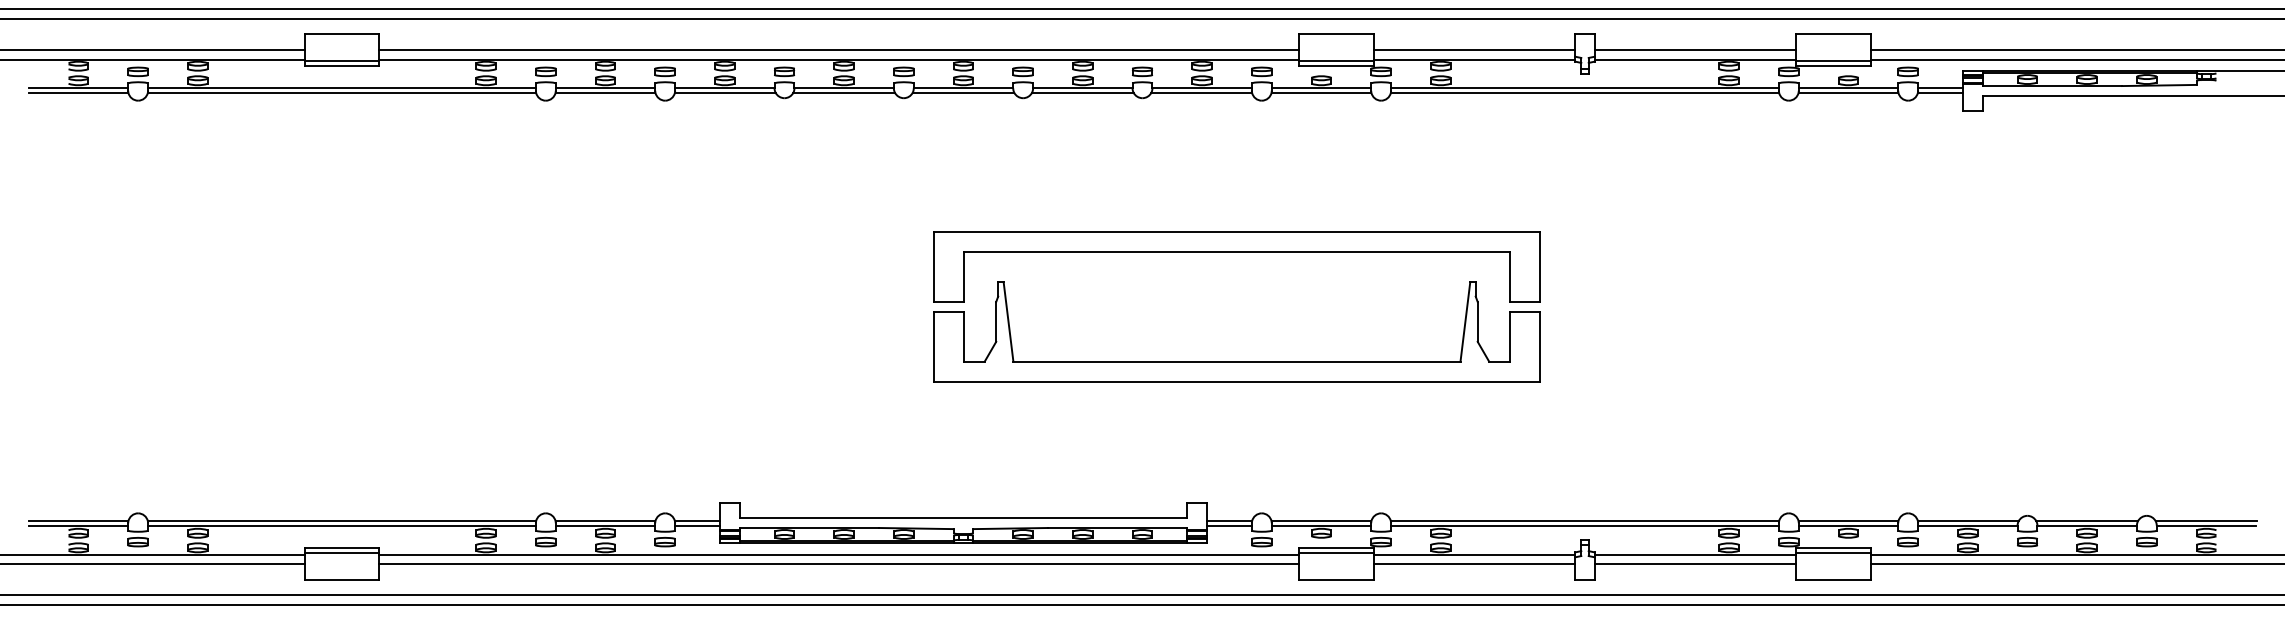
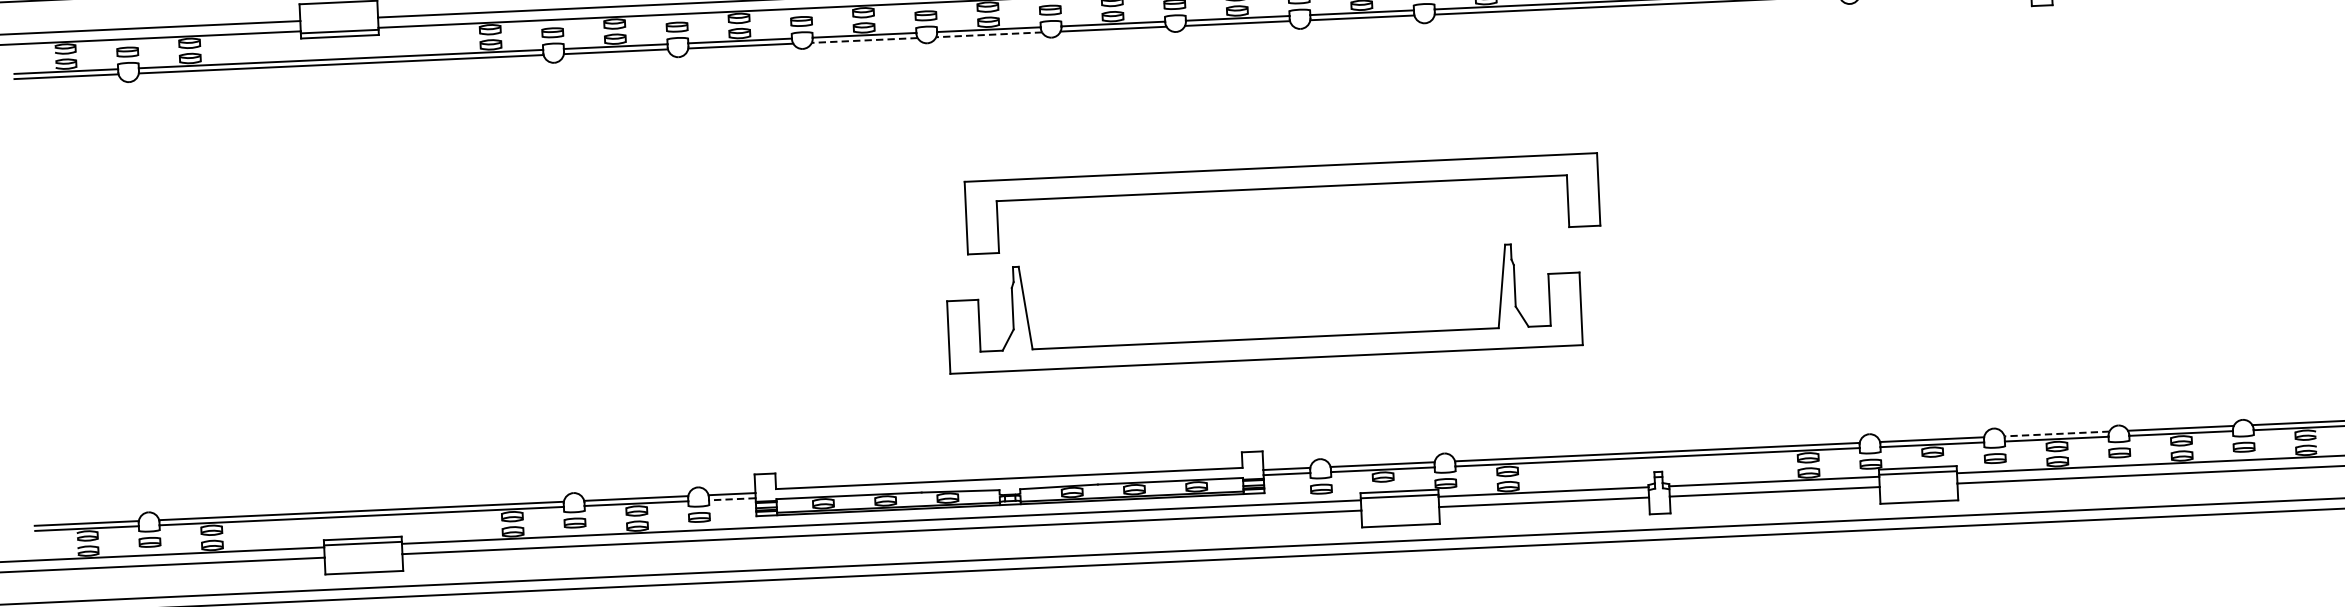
line: (844, 92) -> (865, 40), solid -> dashed
line: (963, 92) -> (989, 34), solid -> dashed
part: (1236, 361) -> (1265, 338), moved
line: (1967, 521) -> (2056, 434), solid -> dashed
line: (697, 526) -> (732, 499), solid -> dashed

